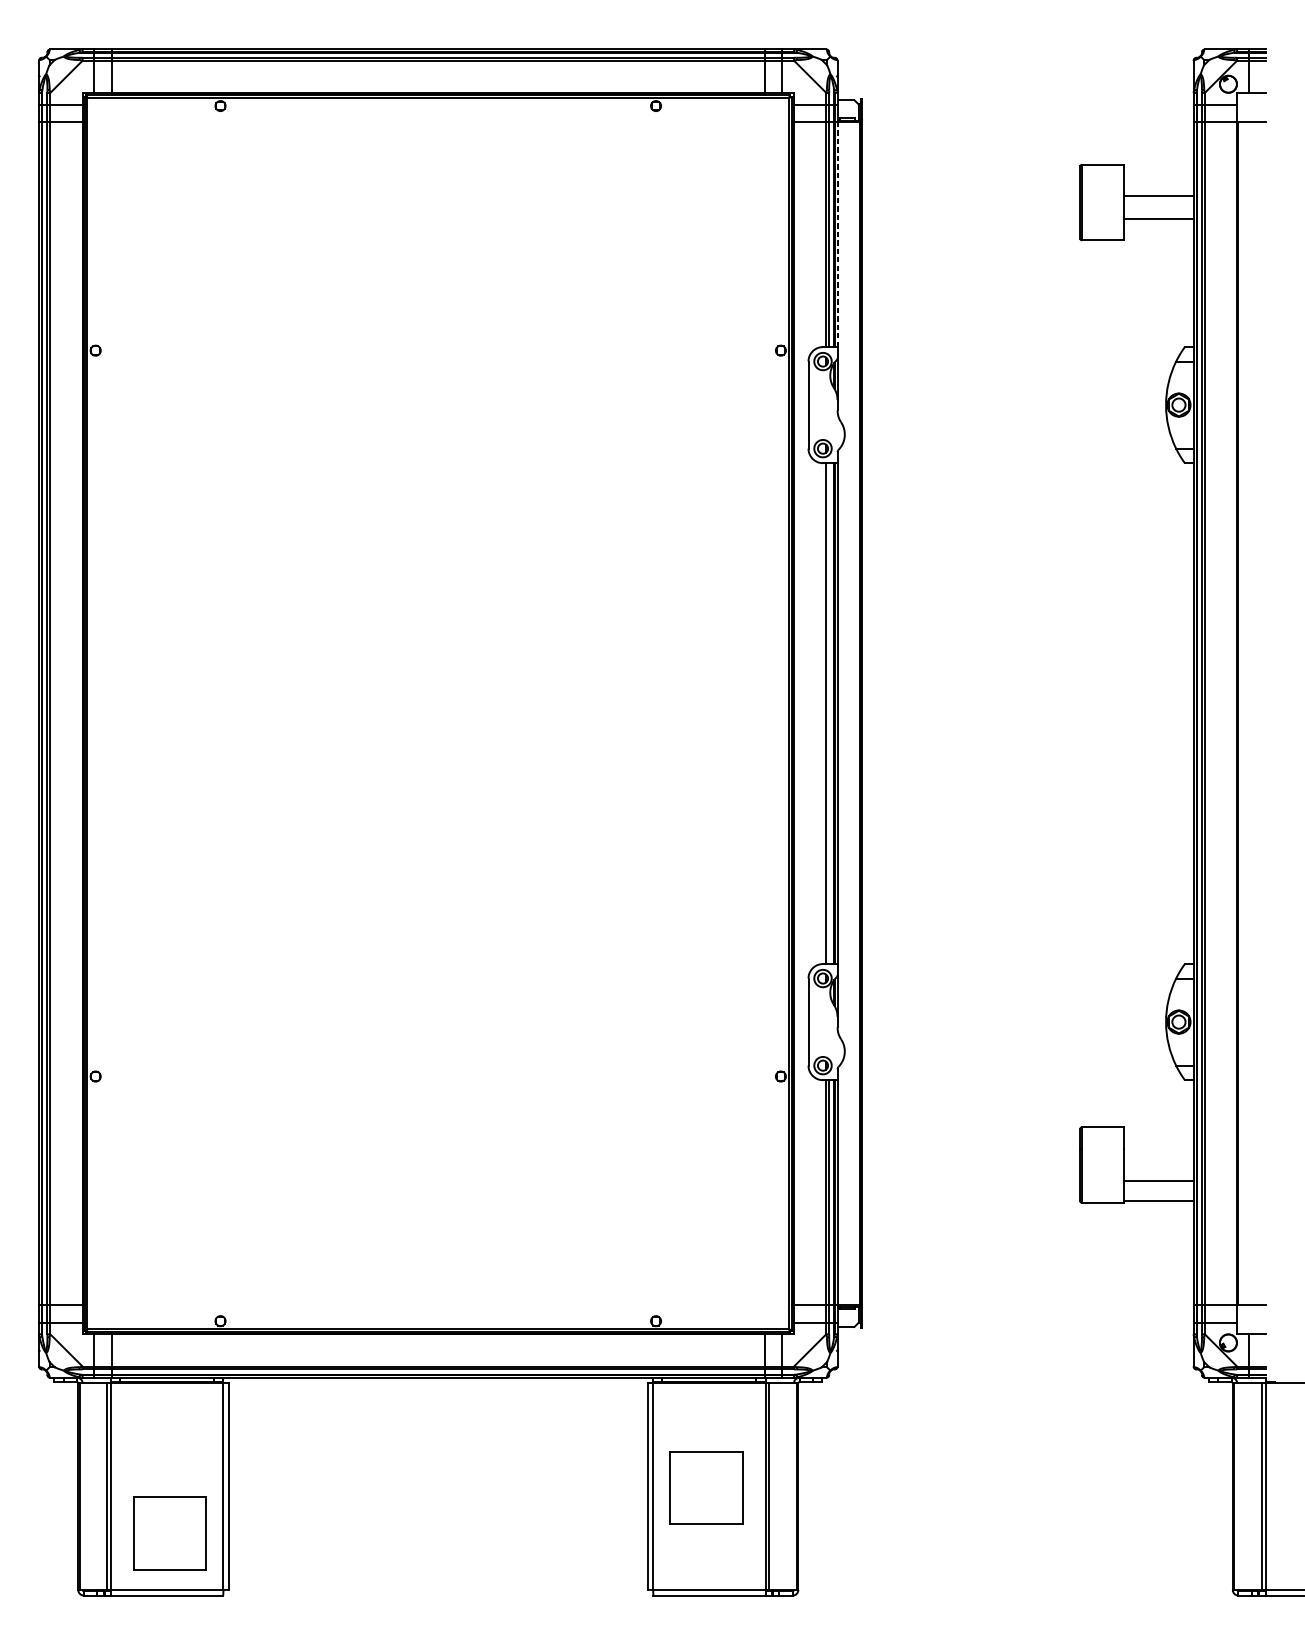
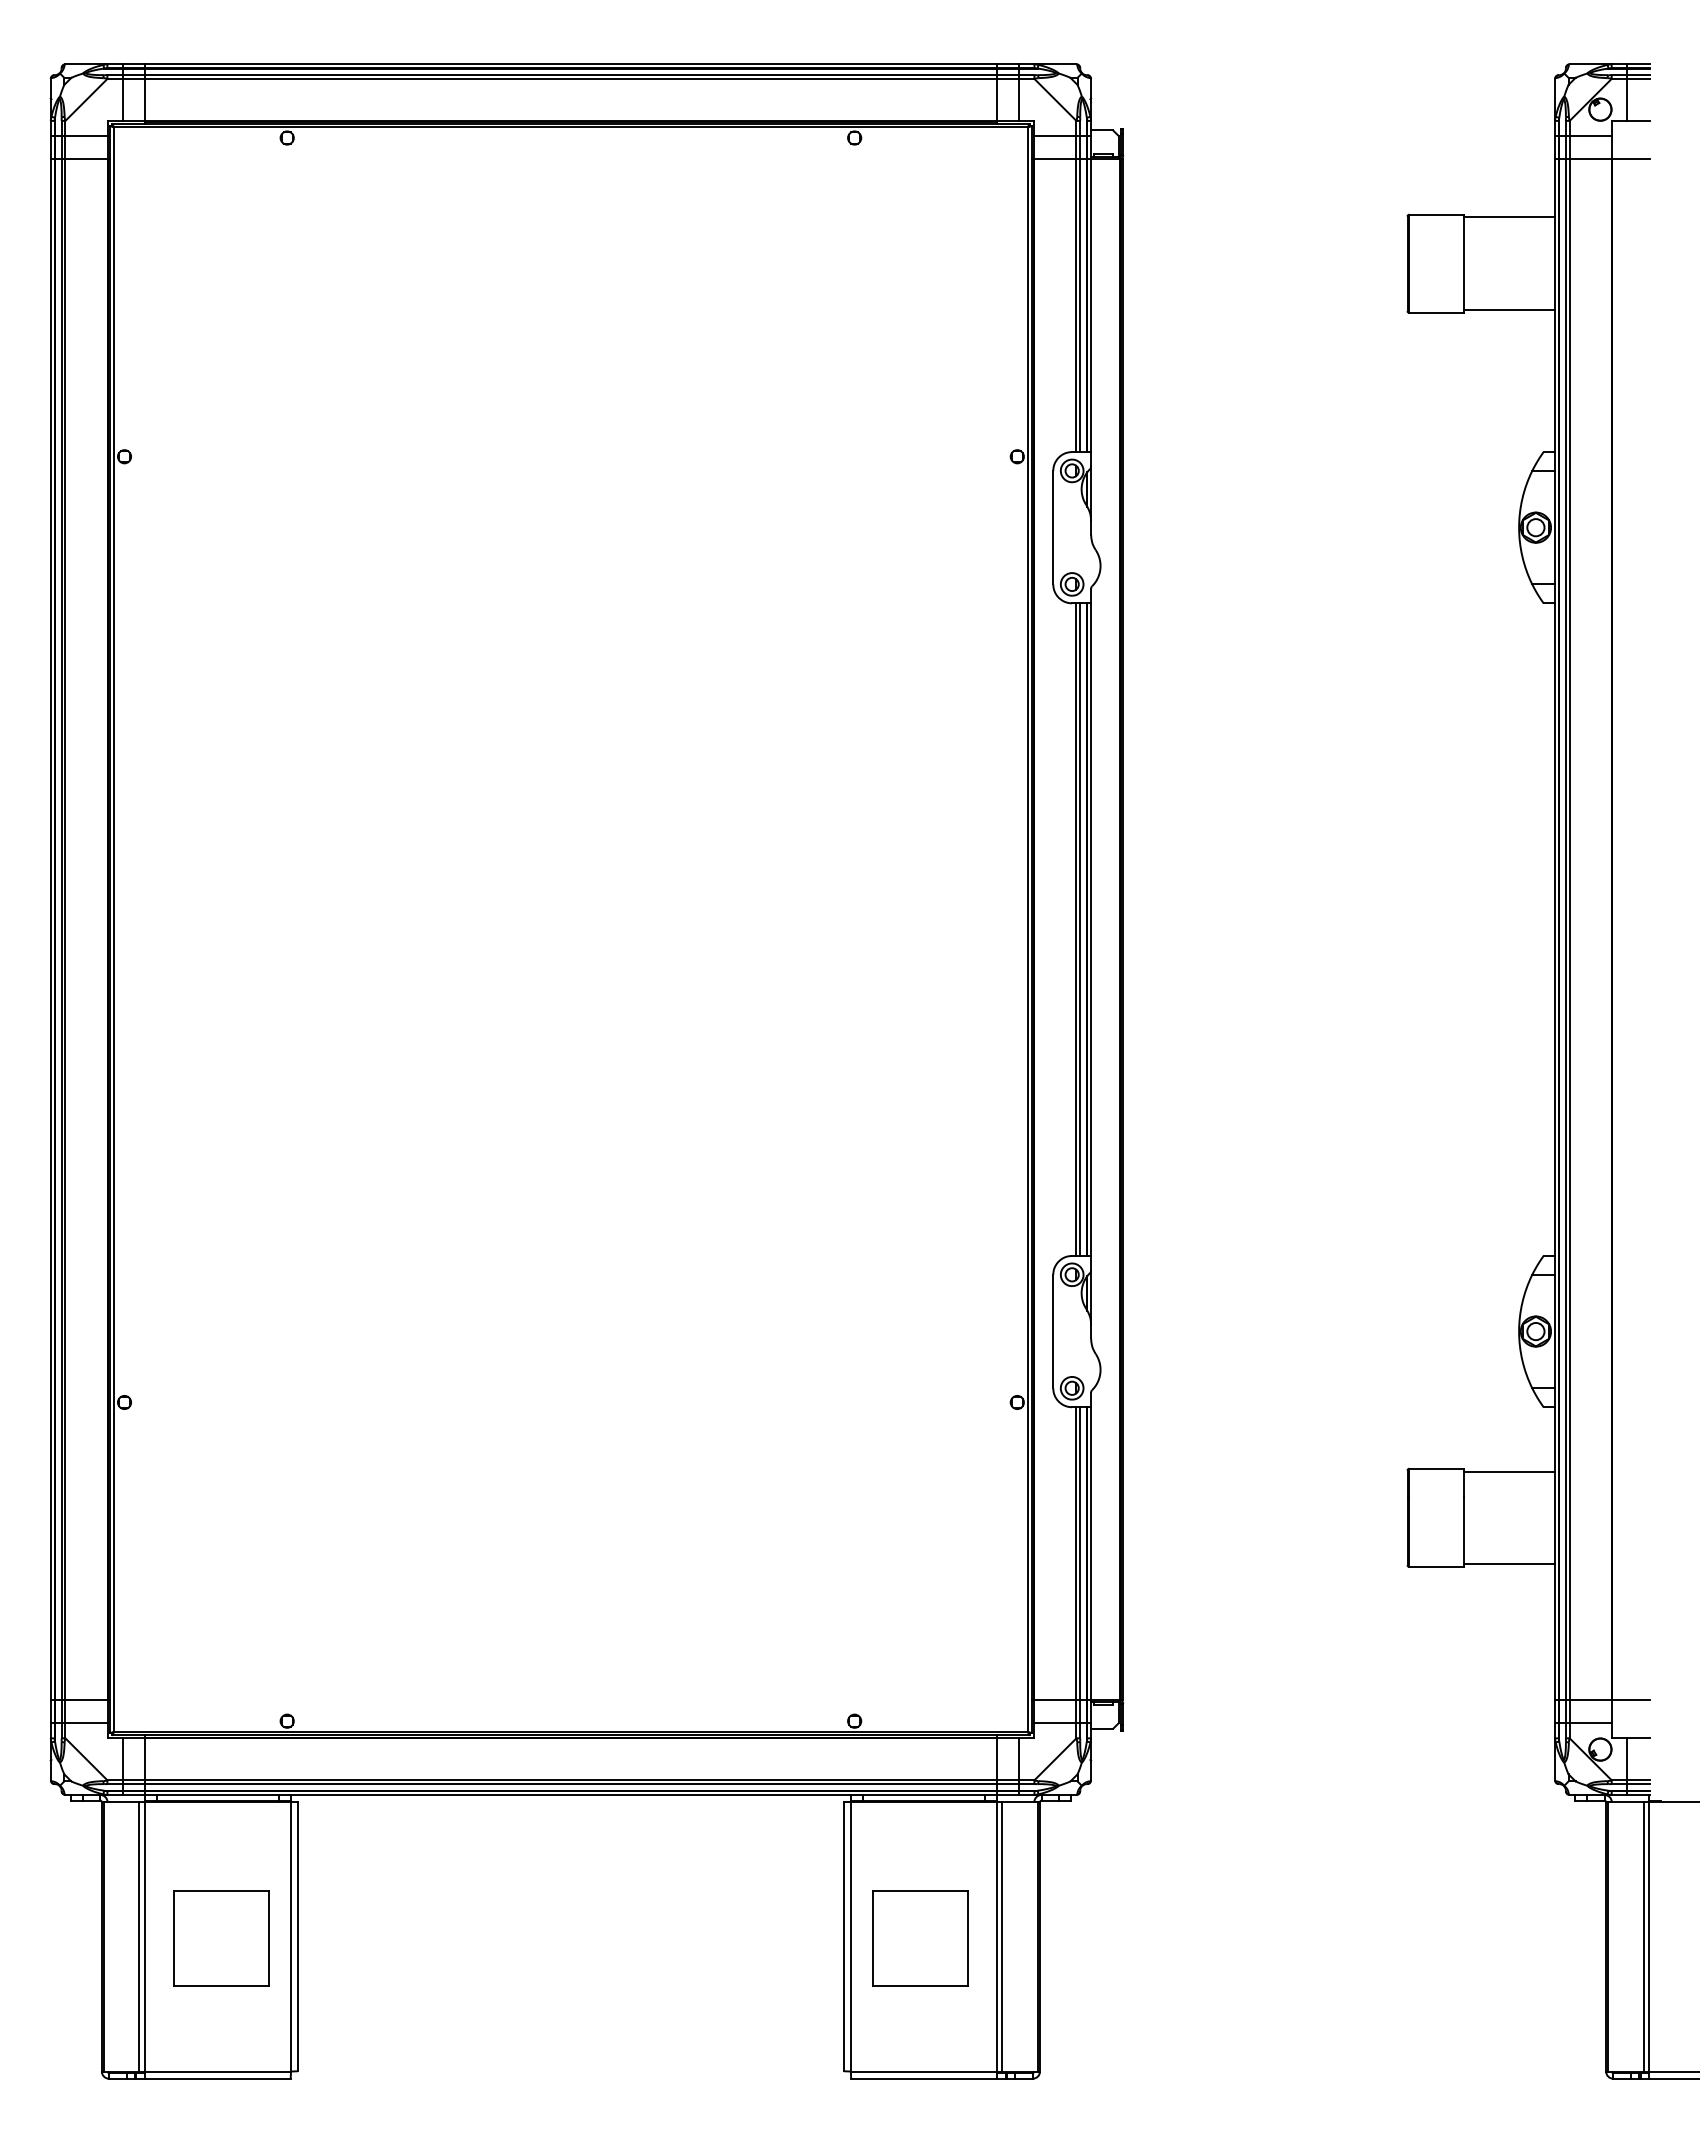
line: (1158, 196) -> (1509, 310), moved
line: (1158, 219) -> (1509, 217), moved
line: (837, 234) -> (1091, 305), dashed -> solid
line: (829, 713) -> (1080, 929), added
line: (1158, 1180) -> (1509, 1471), moved
part: (170, 1533) -> (221, 1938), moved

